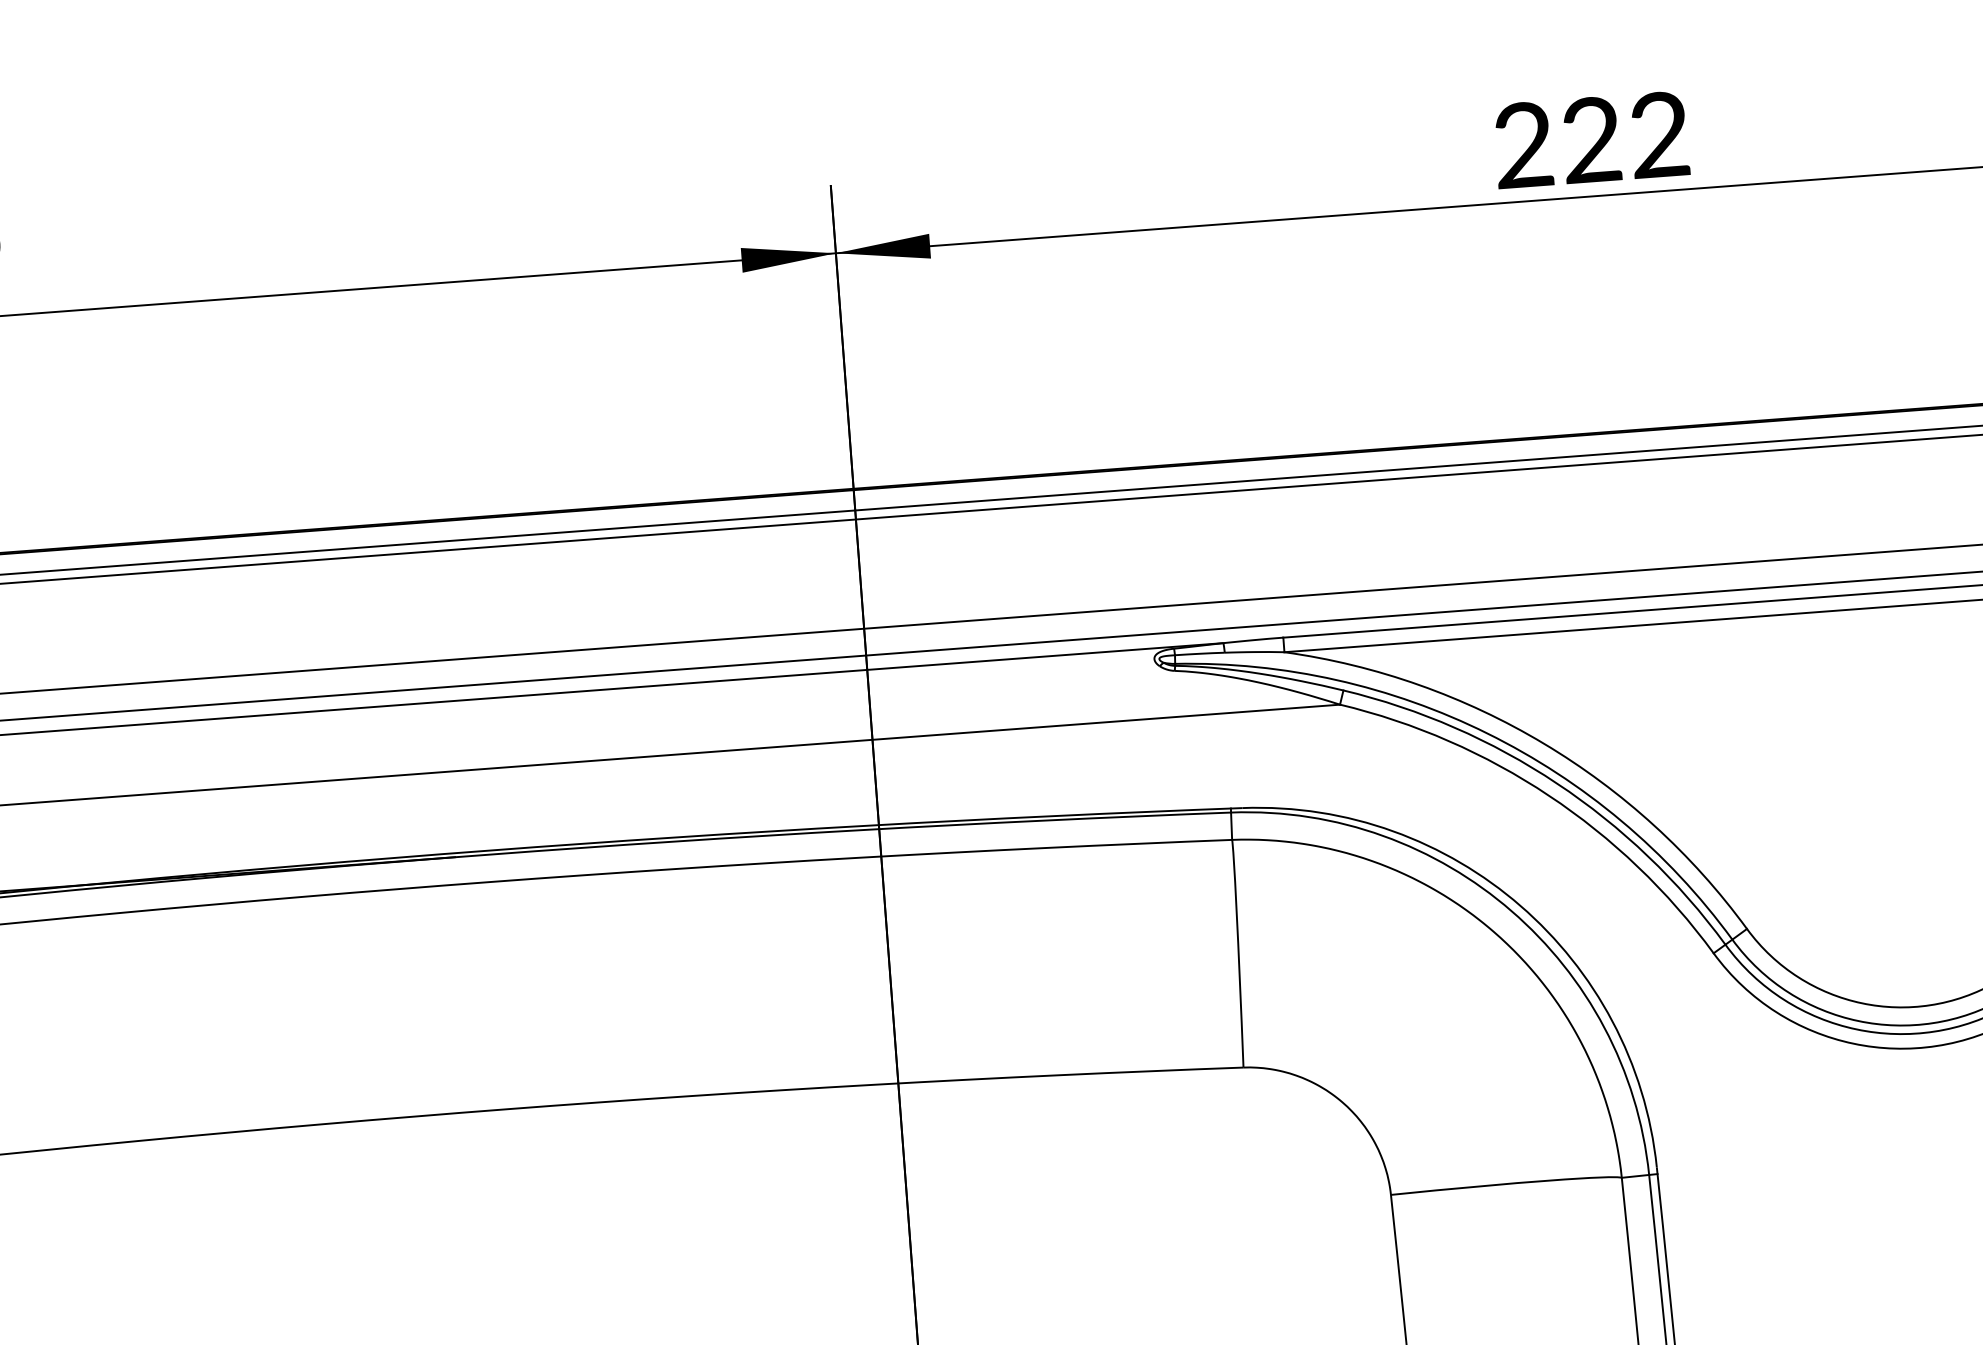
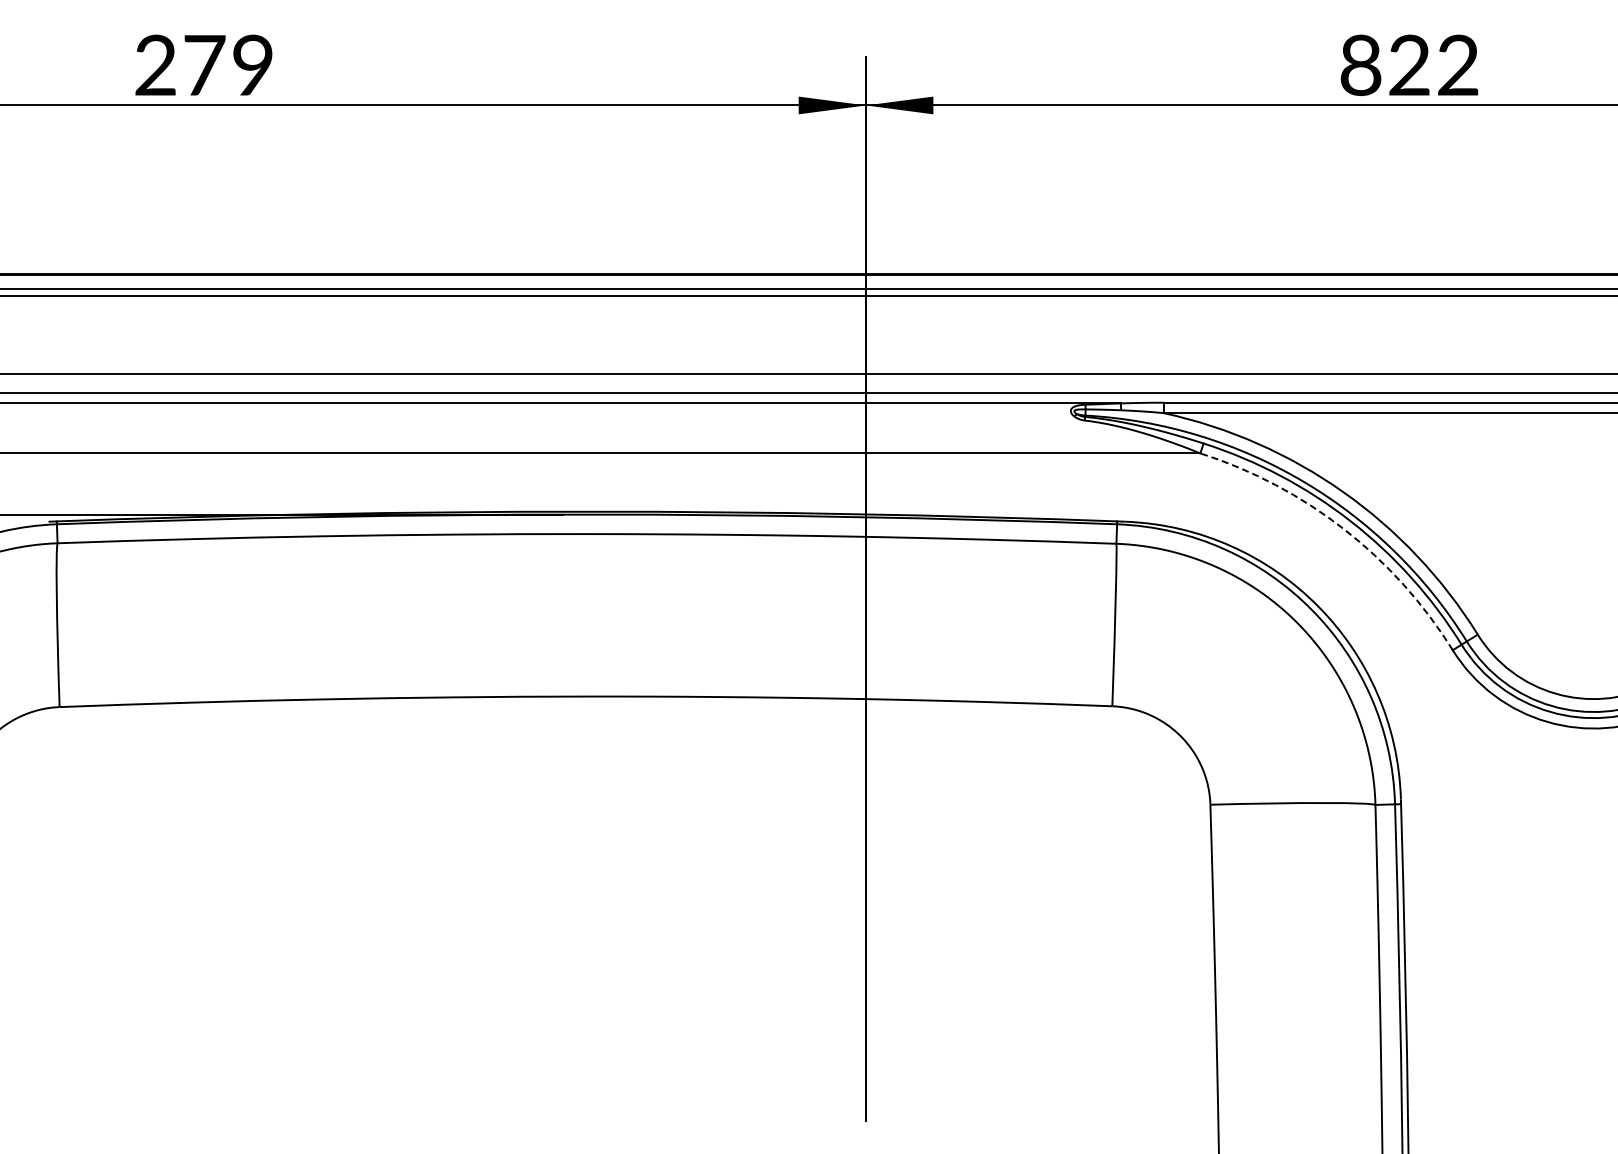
text: (1523, 145) -> (1360, 65), 222 -> 822
arc: (1549, 795) -> (1344, 529), solid -> dashed

